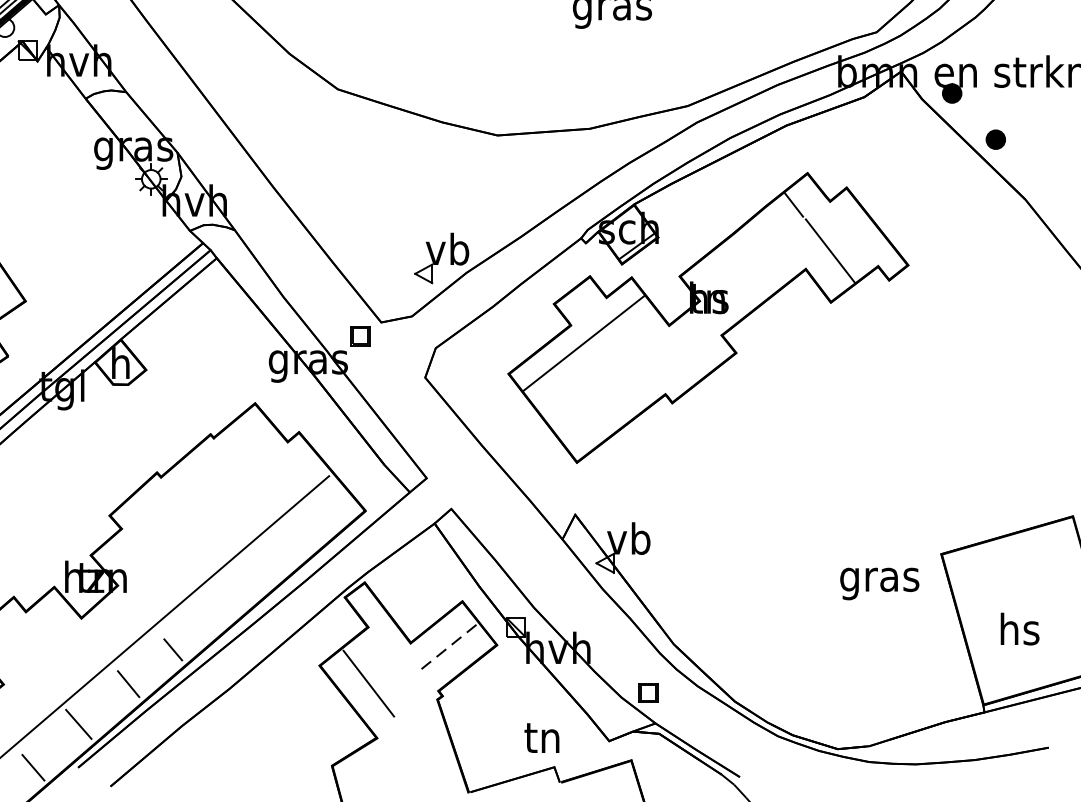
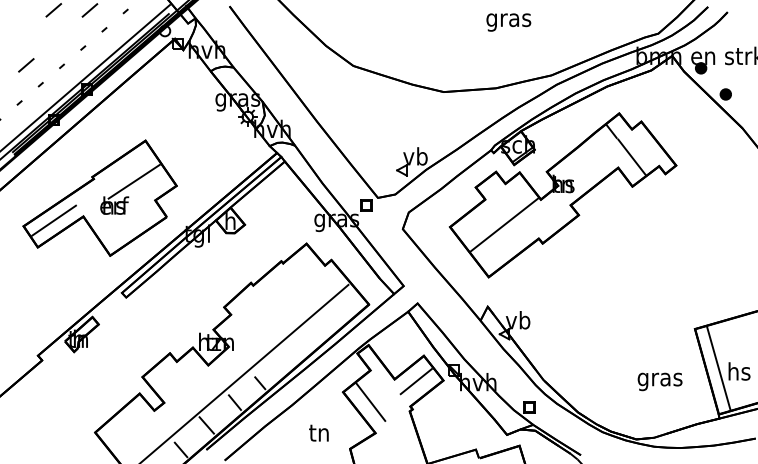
line: (583, 342) -> (504, 224), moved
text: (878, 583) -> (659, 381), moved
line: (982, 623) -> (718, 368), added
line: (449, 646) -> (416, 381), dashed -> solid
text: (541, 736) -> (318, 432), moved

